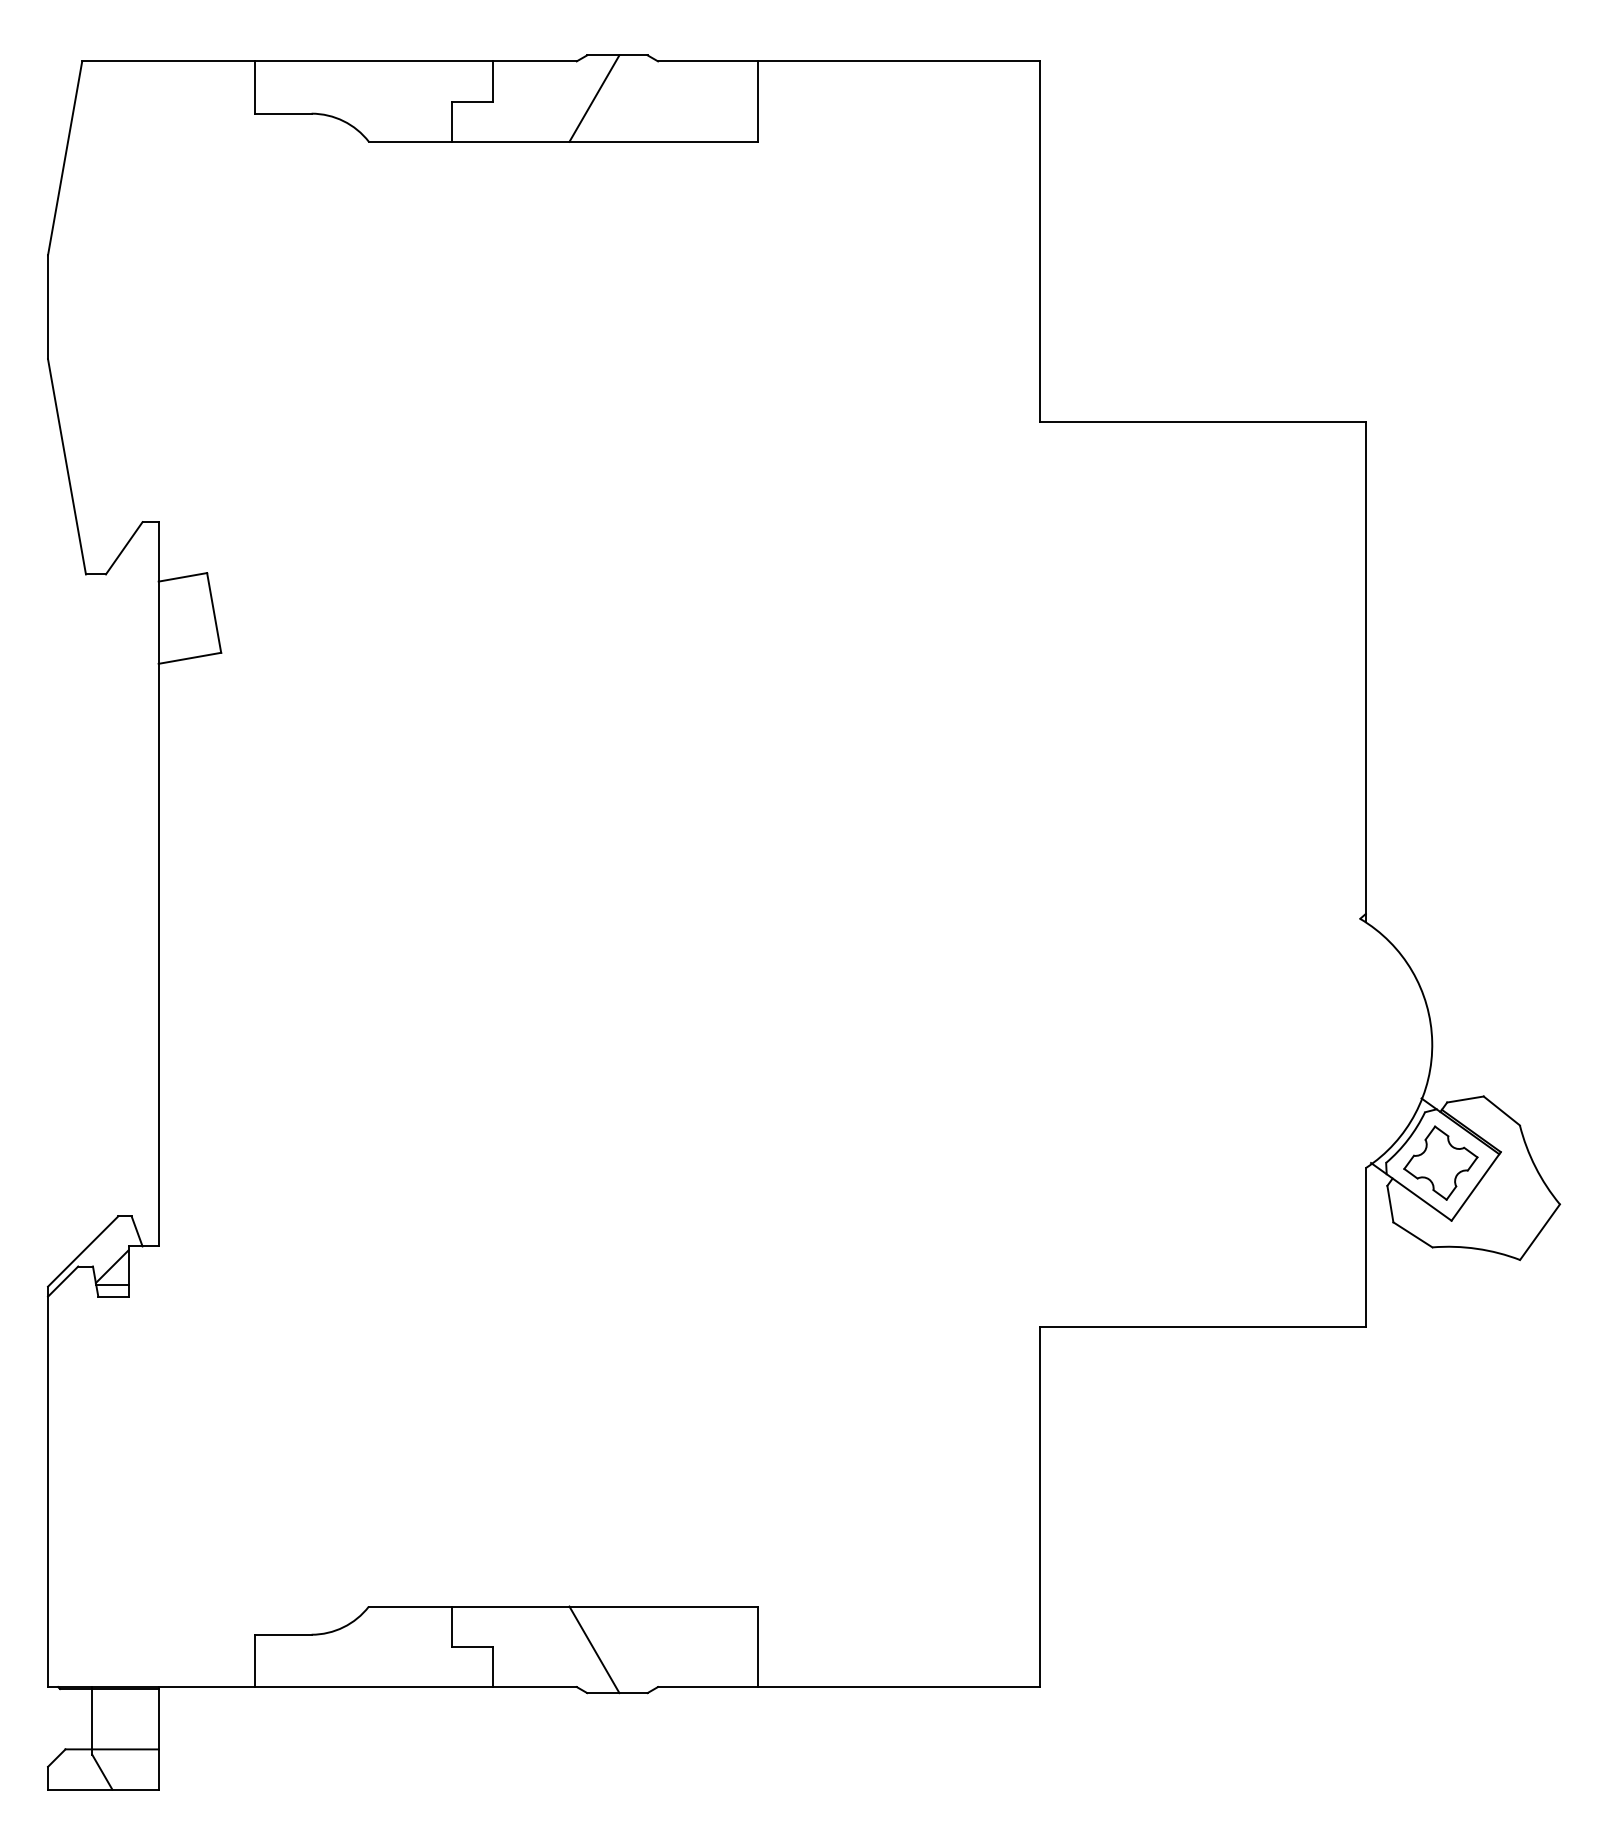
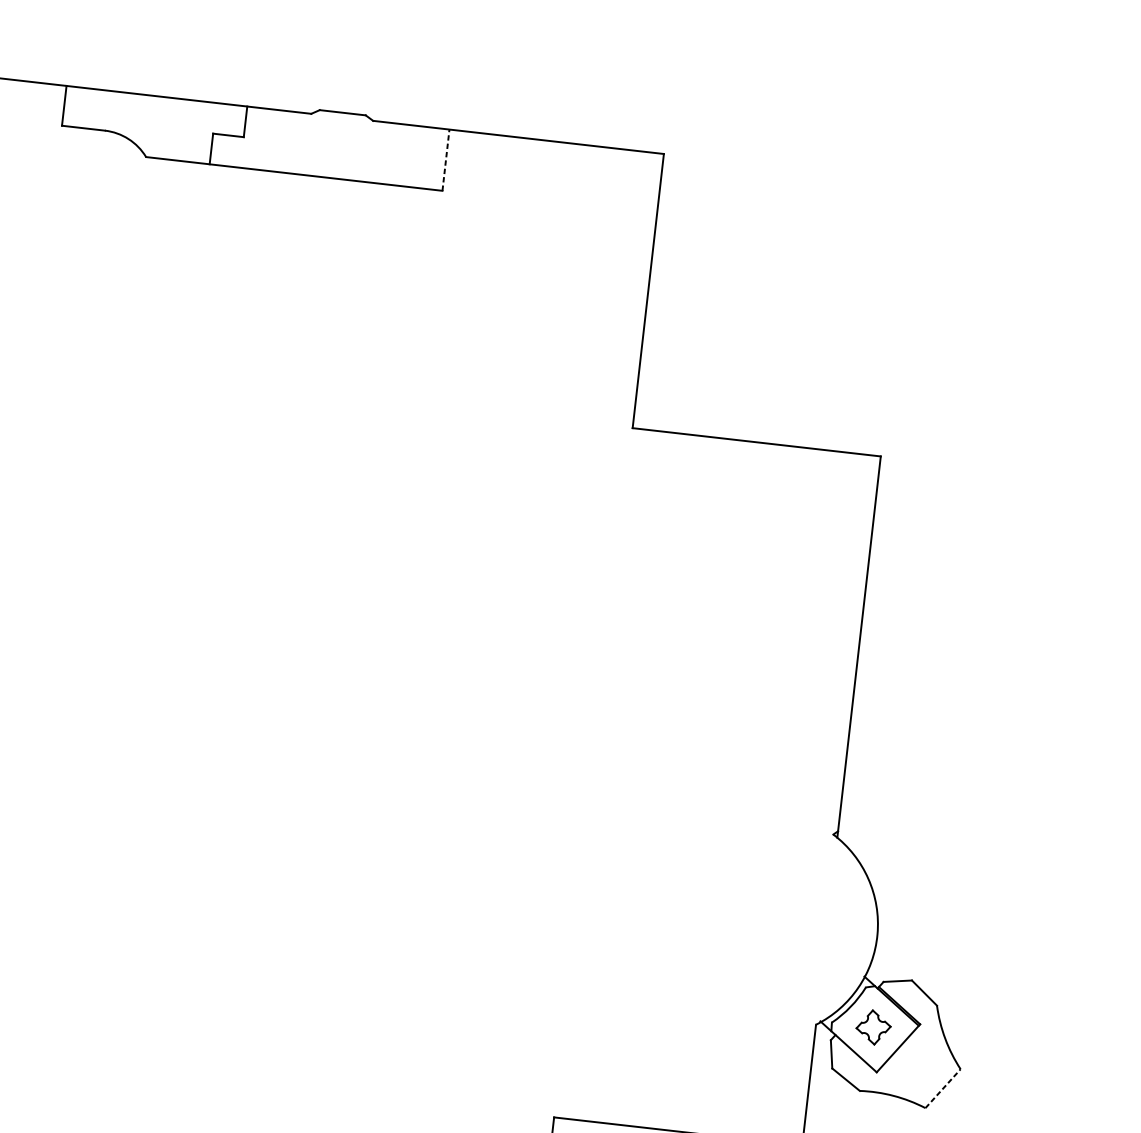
line: (594, 98) -> (321, 143), removed
line: (758, 101) -> (446, 160), solid -> dashed
part: (1440, 1162) -> (873, 1026), size x0.6
line: (1540, 1231) -> (943, 1088), solid -> dashed

